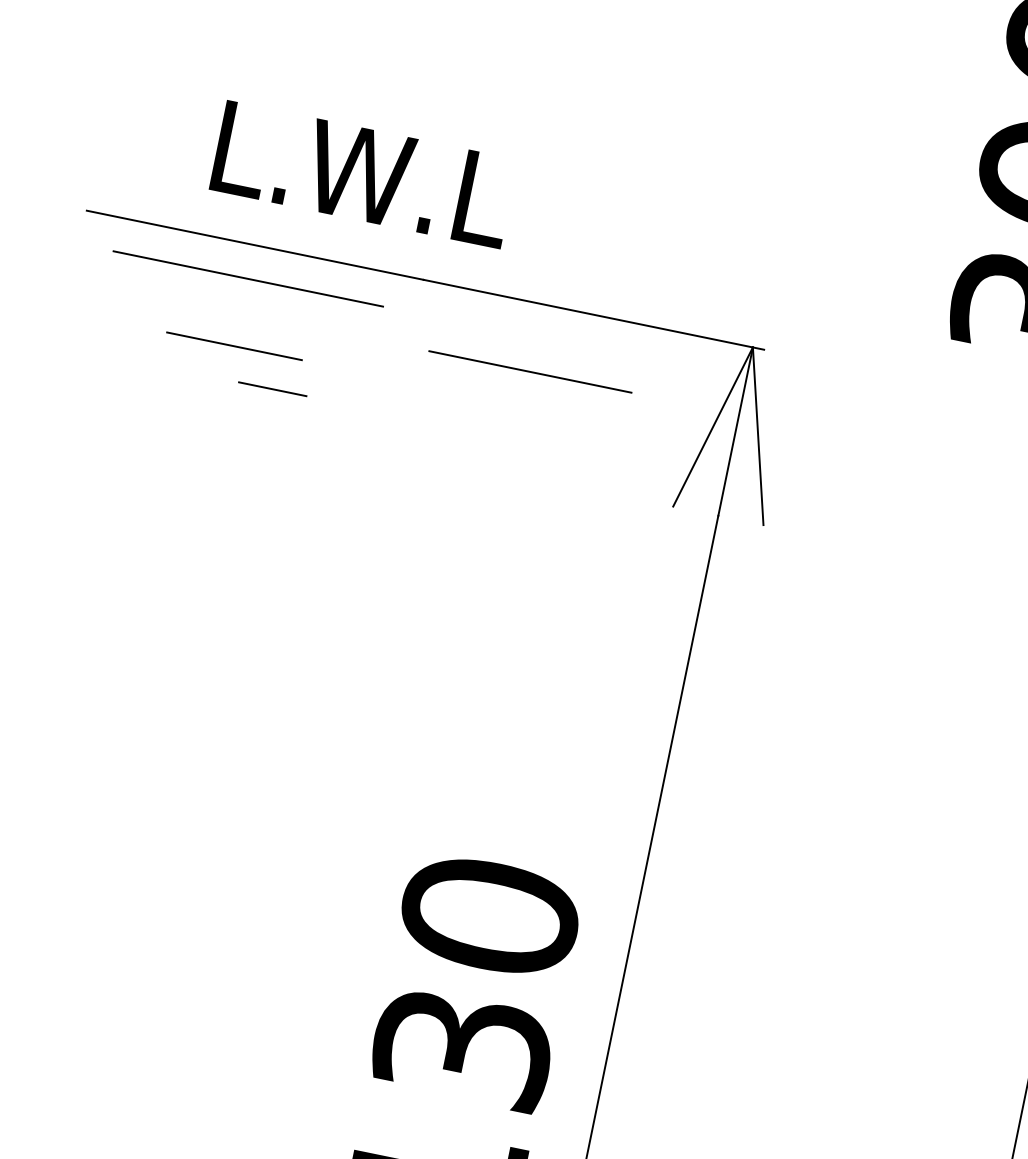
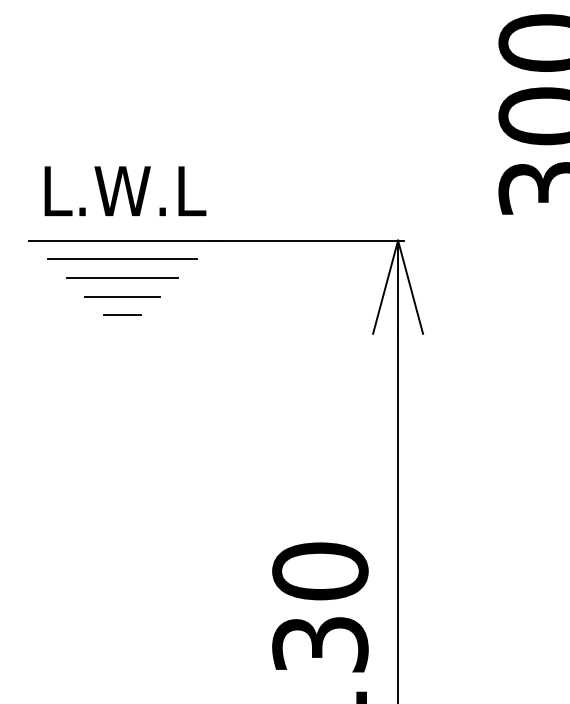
text: (363, 175) -> (125, 191), moved
line: (530, 371) -> (122, 277), moved
line: (272, 388) -> (122, 314), moved

